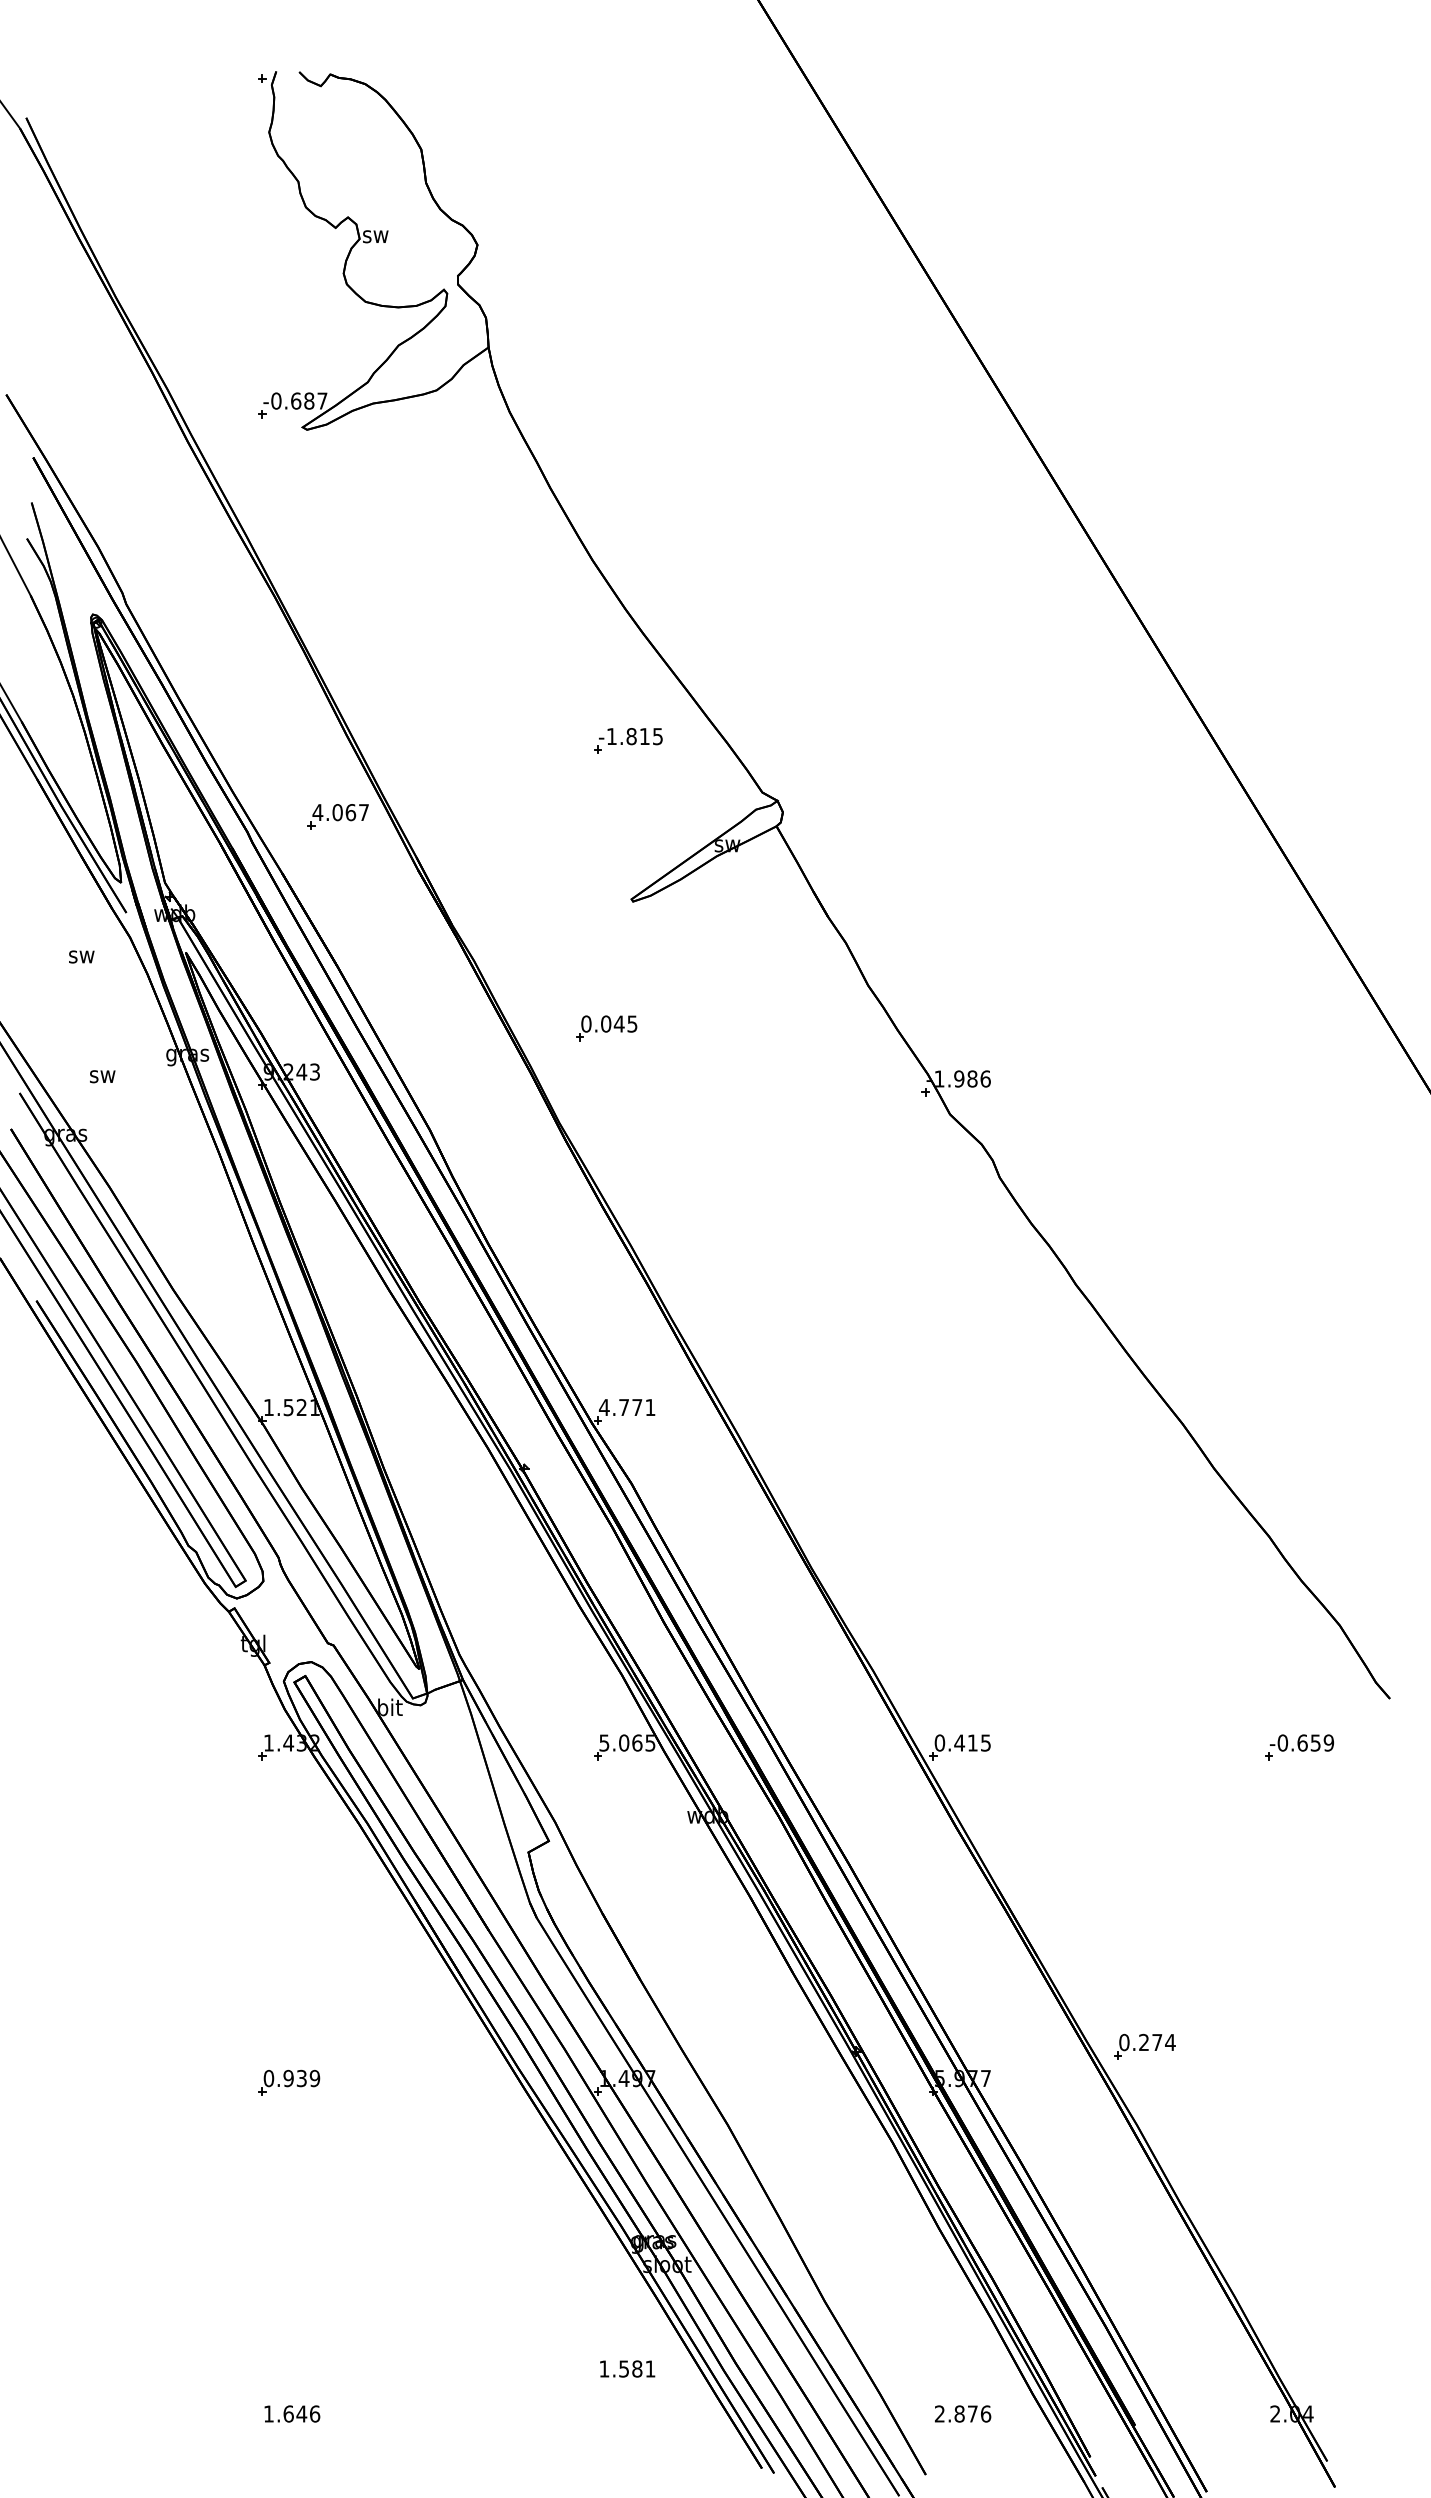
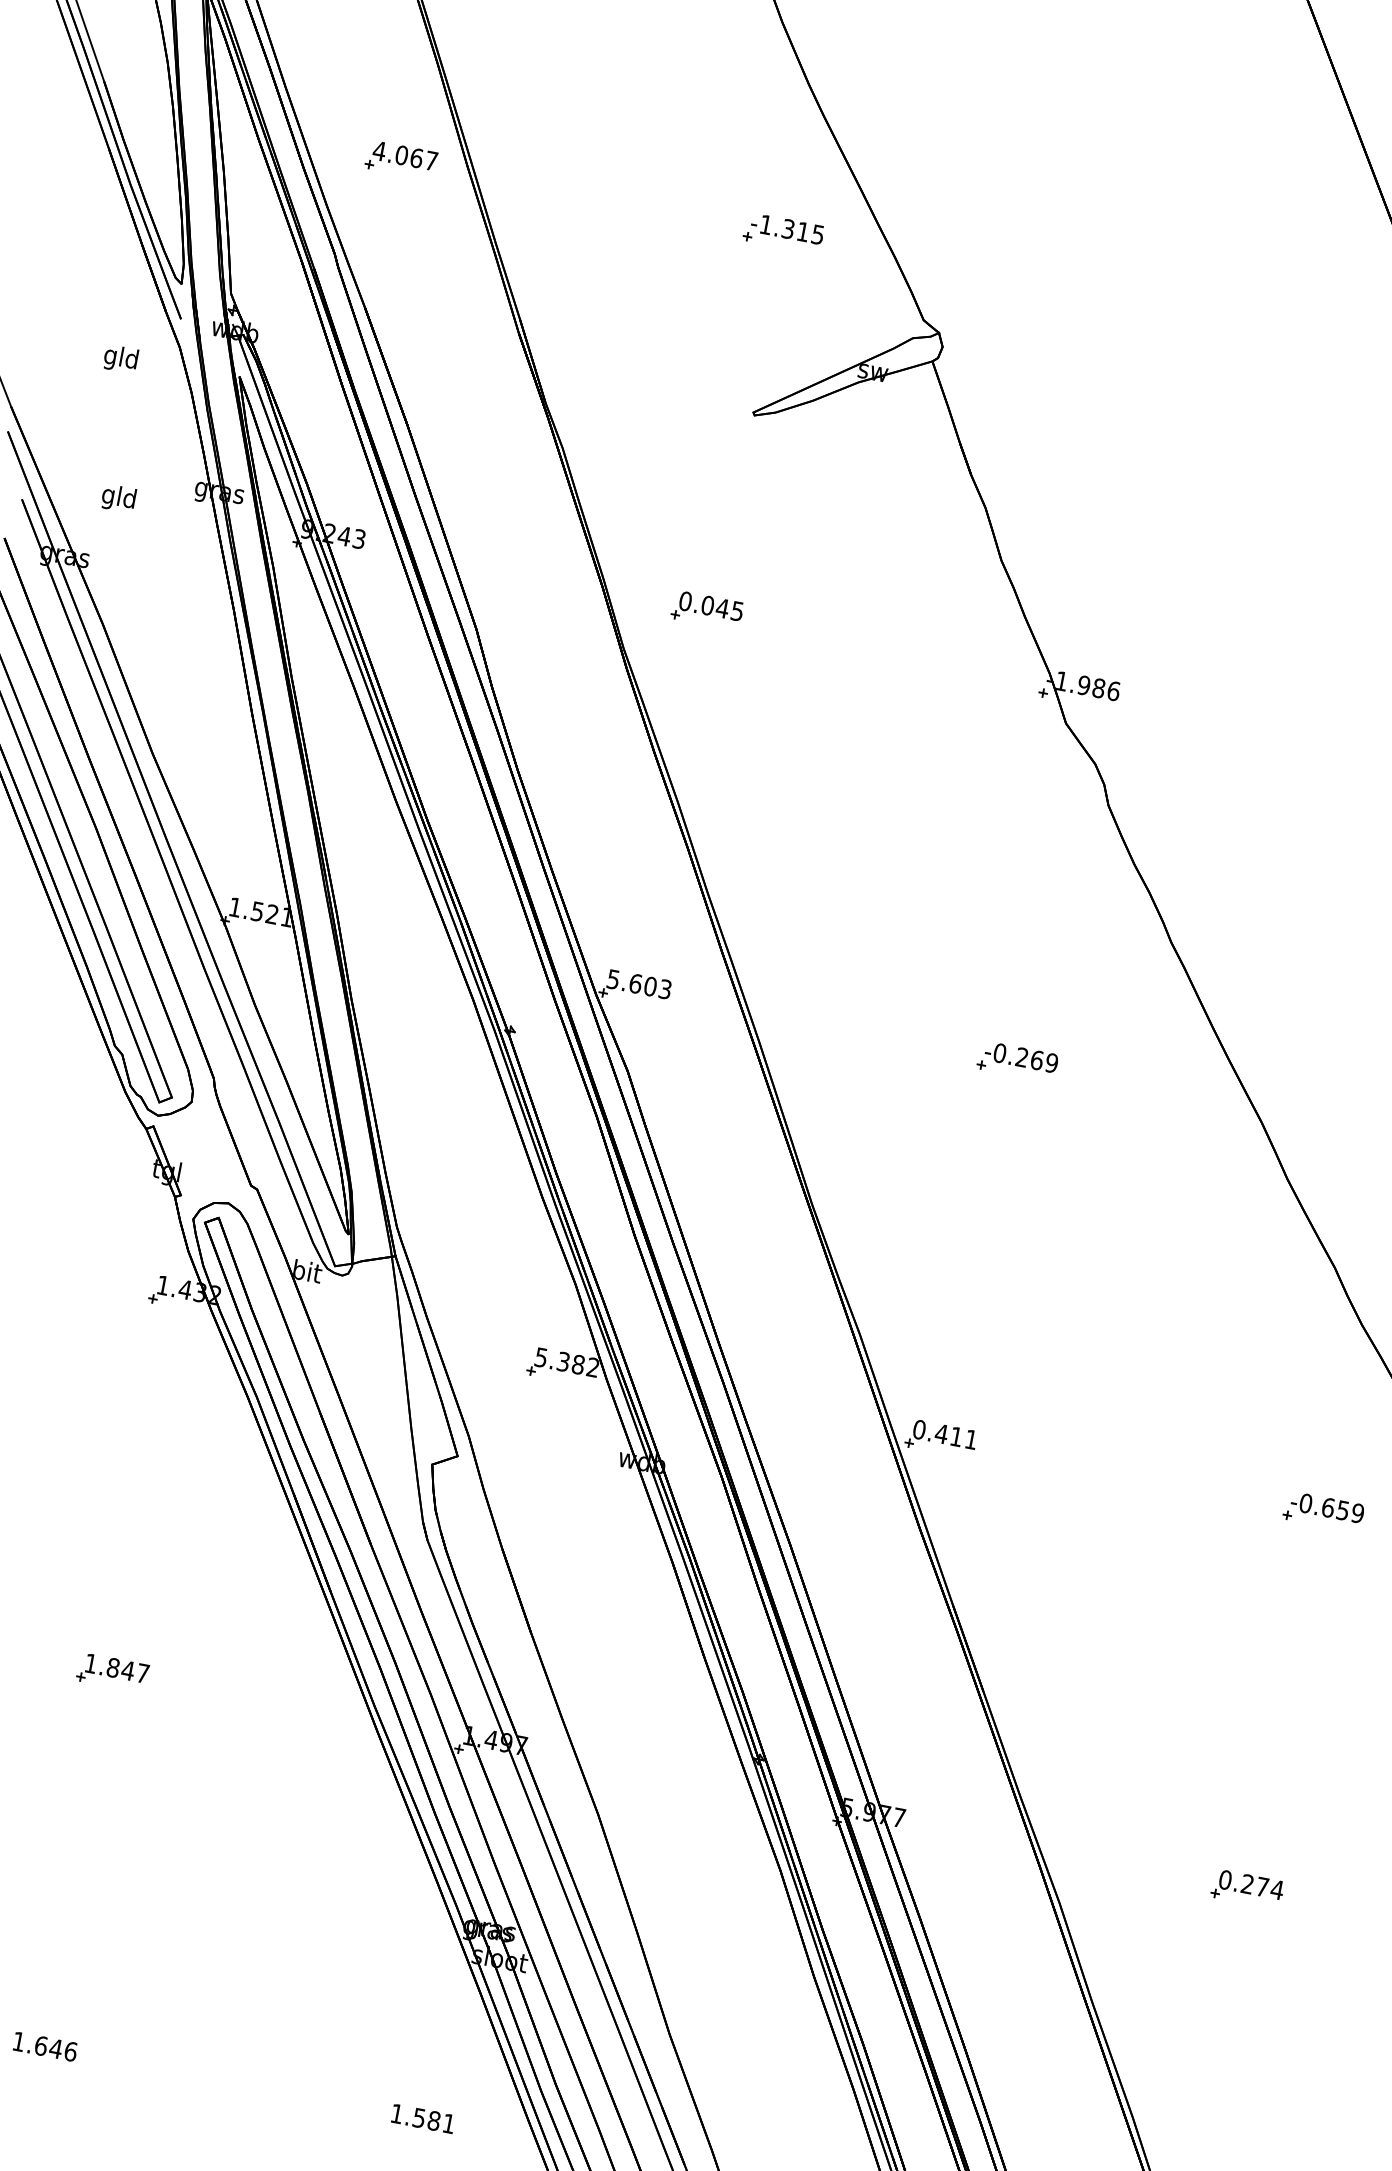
text: (631, 736) -> (788, 229), -1.815 -> -1.315
part: (337, 816) -> (400, 159), moved
text: (80, 956) -> (119, 358), sw -> gld
part: (606, 1028) -> (707, 610), moved
text: (101, 1076) -> (117, 498), sw -> gld
text: (626, 1407) -> (638, 984), 4.771 -> 5.603
part: (963, 1411) -> (1017, 1061), added
text: (637, 1742) -> (578, 1364), 5.065 -> 5.382
text: (985, 1742) -> (970, 1438), 0.415 -> 0.411
part: (1144, 2046) -> (1247, 1888), moved
text: (291, 2078) -> (116, 1668), 0.939 -> 1.847
text: (627, 2368) -> (423, 2118), moved

